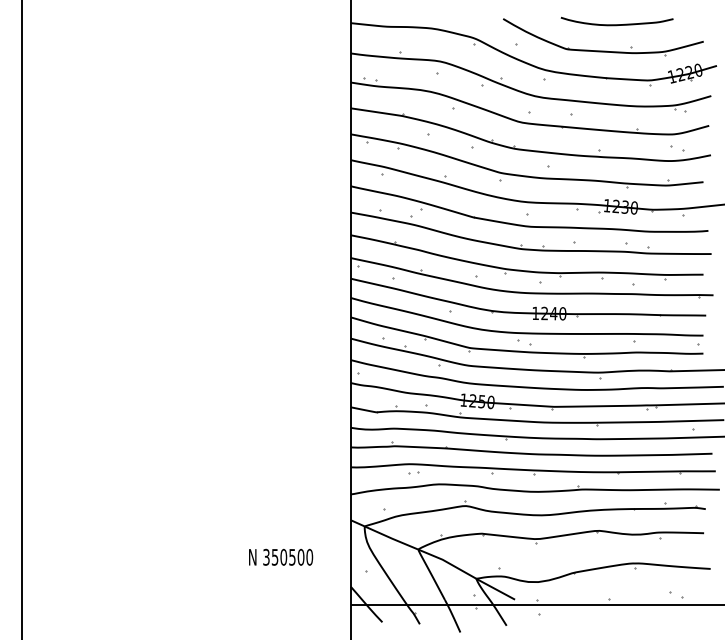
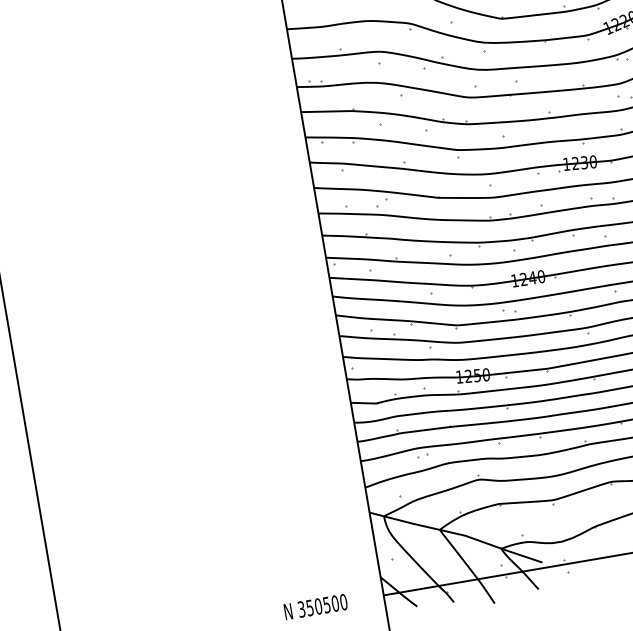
text: (281, 556) -> (316, 606), moved

